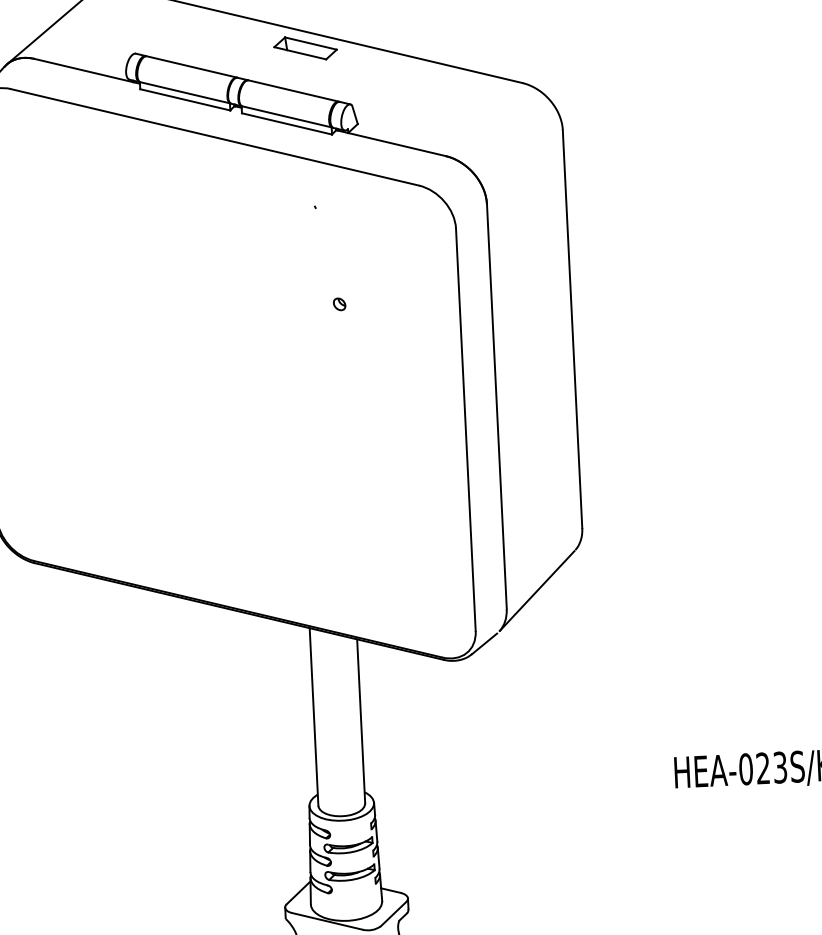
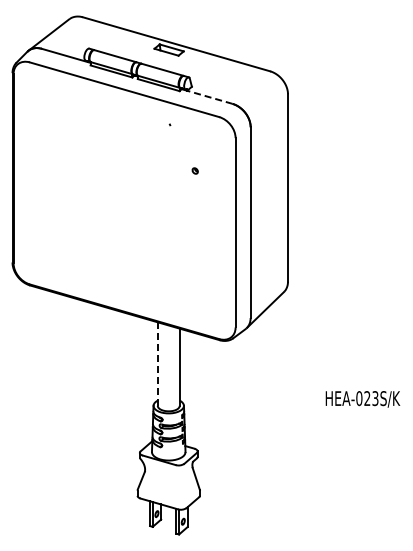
line: (396, 144) -> (209, 97), solid -> dashed
part: (337, 303) -> (194, 170), moved
line: (313, 717) -> (157, 364), solid -> dashed

